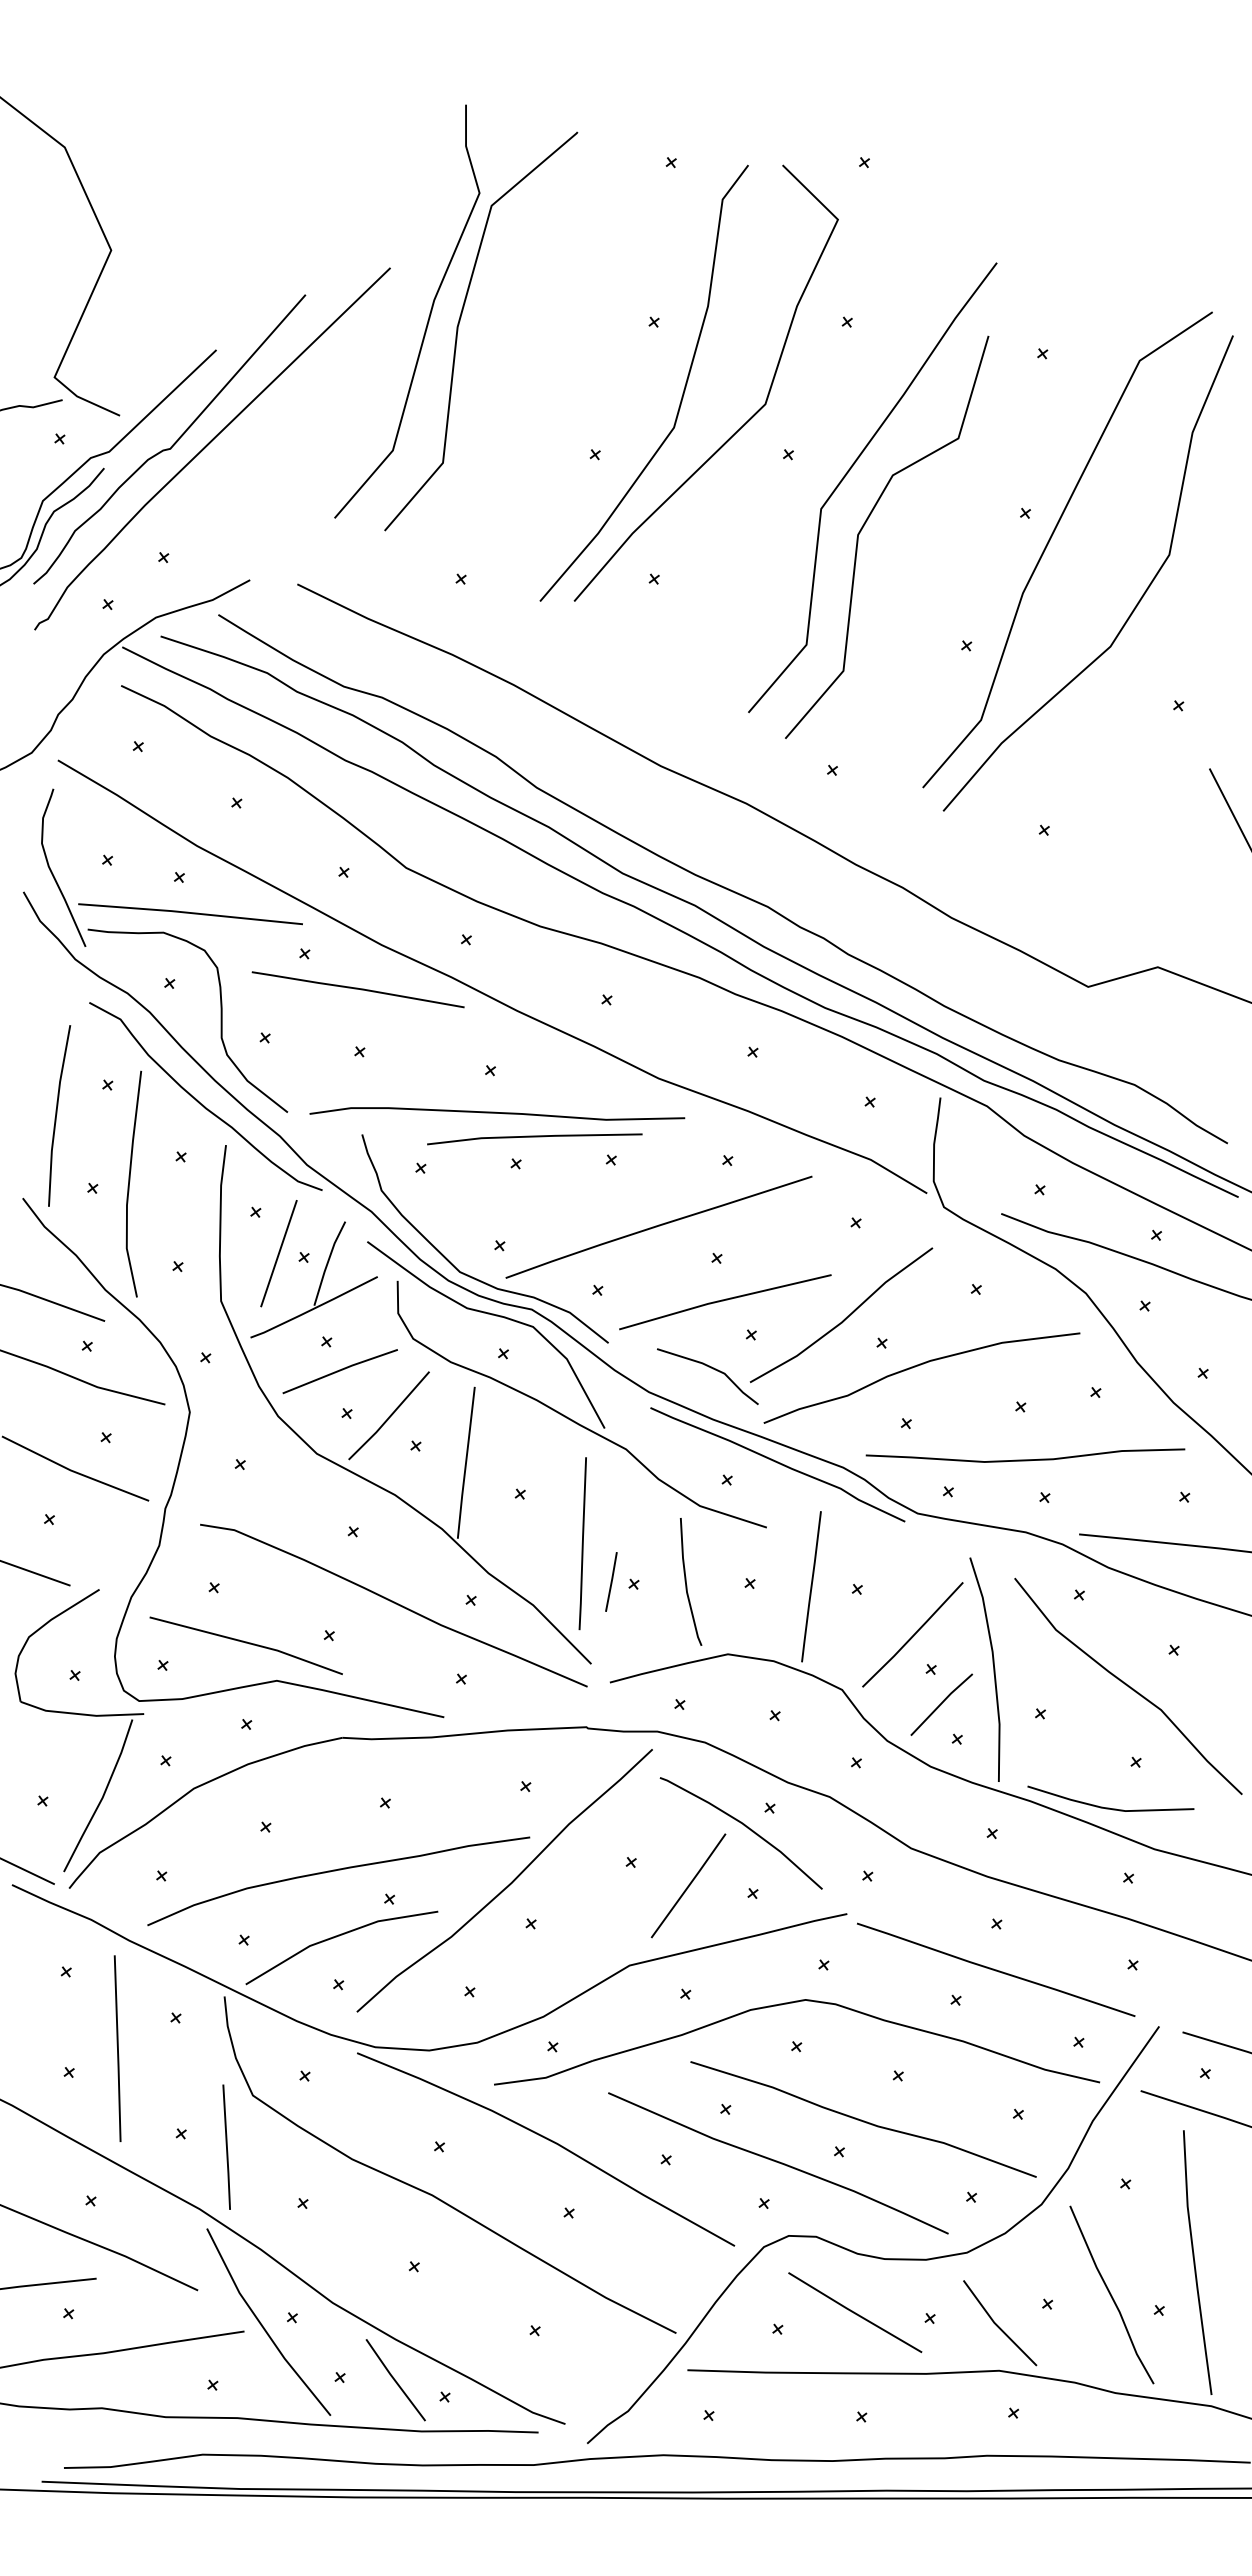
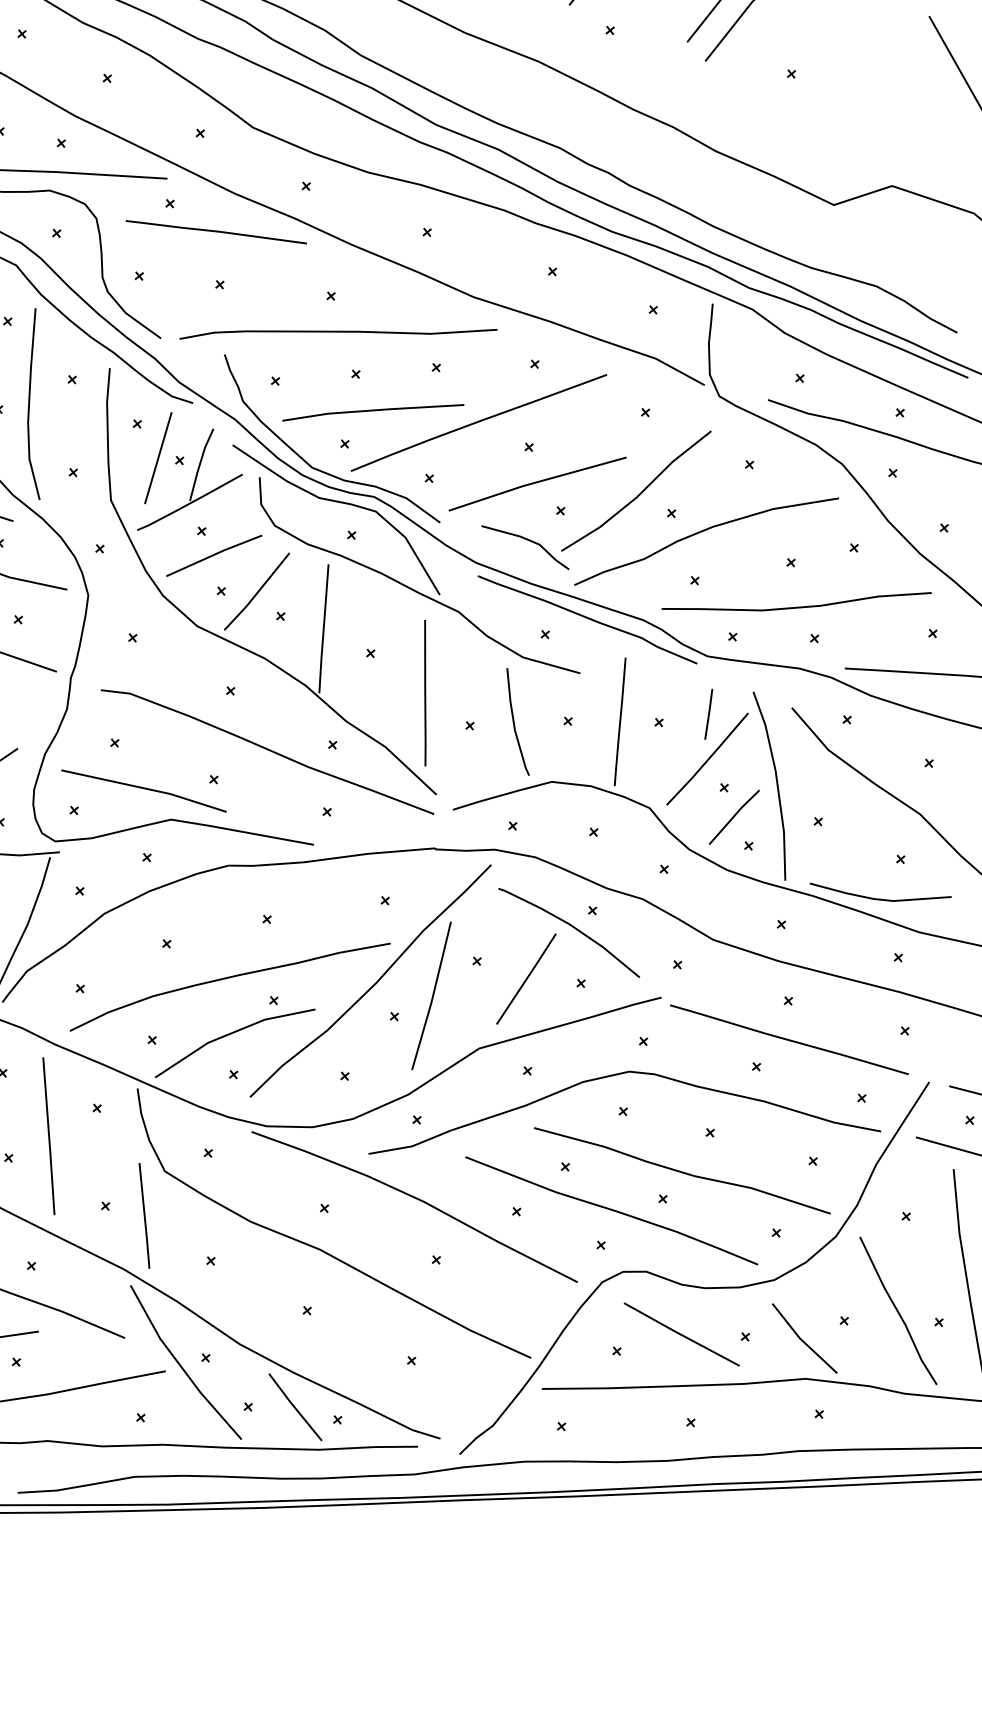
line: (534, 1137) -> (372, 411), moved
line: (611, 1581) -> (708, 713), moved
line: (576, 1901) -> (432, 996), added

